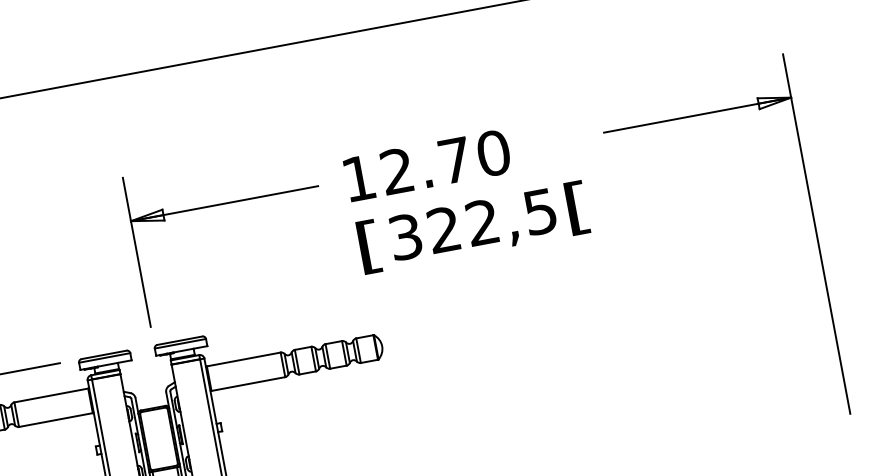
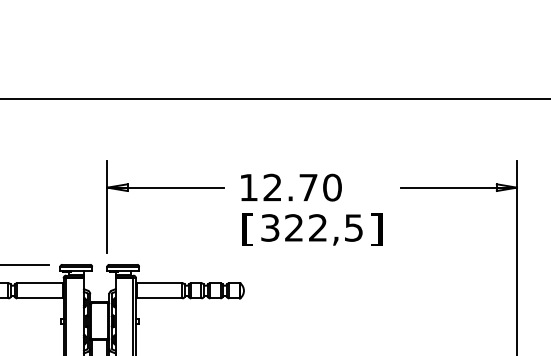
text: (577, 207) -> (376, 229), [ -> ]

